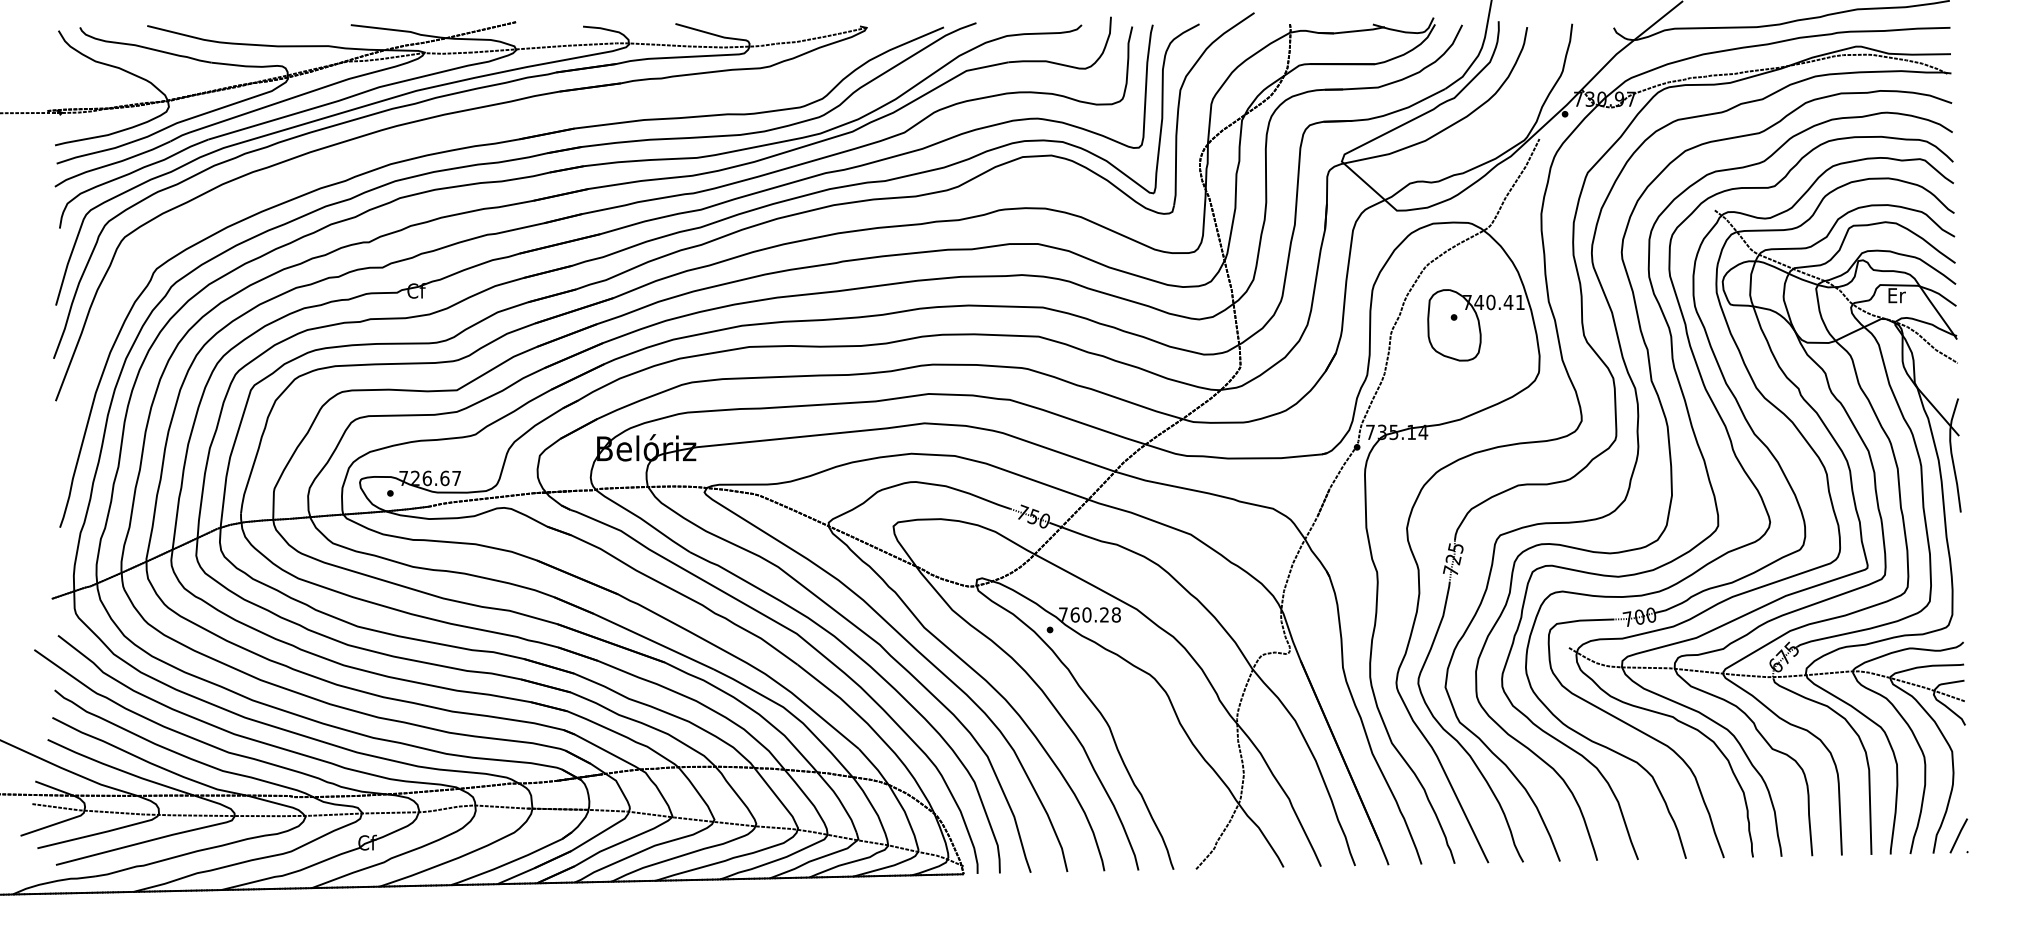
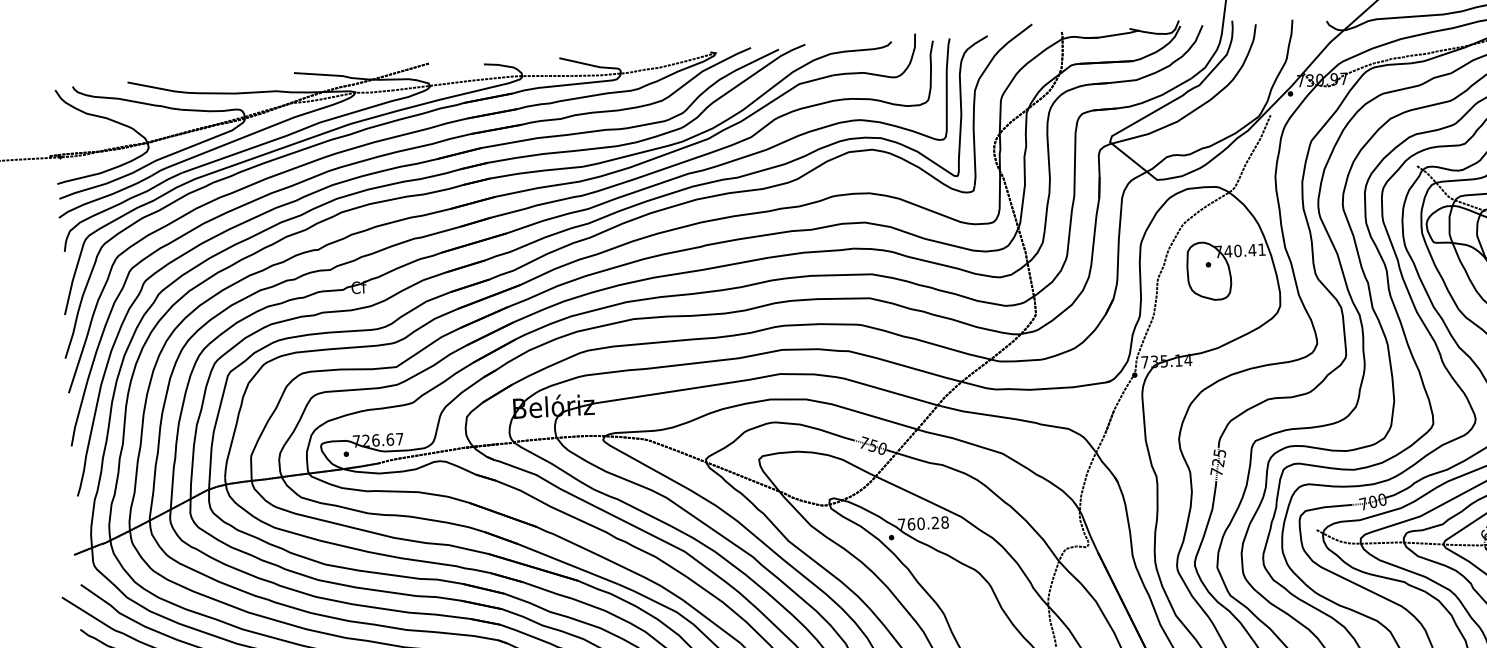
part: (459, 131) -> (387, 155), added

